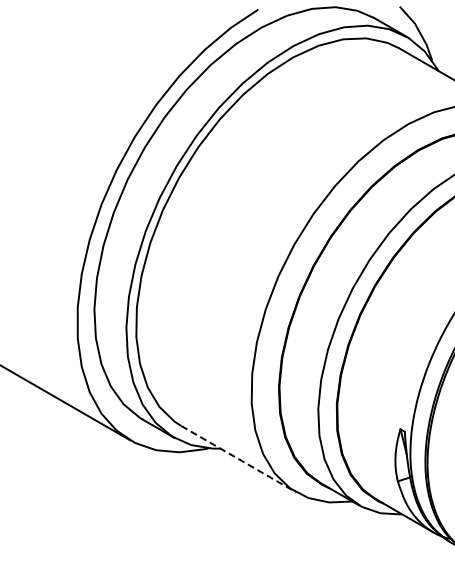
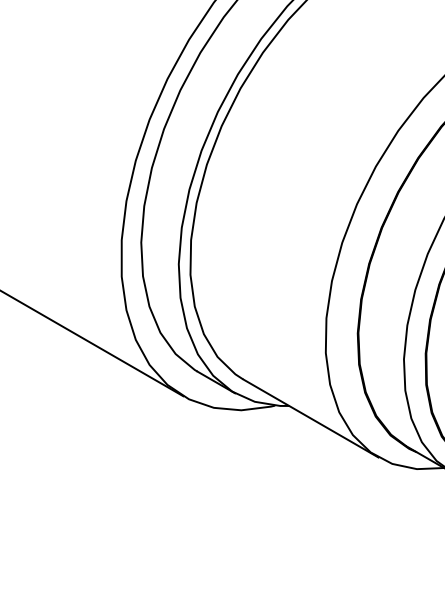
line: (238, 459) -> (310, 418), dashed -> solid

